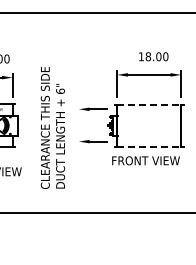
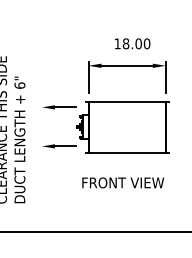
line: (149, 104) -> (127, 101), dashed -> solid
line: (149, 147) -> (127, 153), dashed -> solid
text: (145, 160) -> (122, 182), moved

